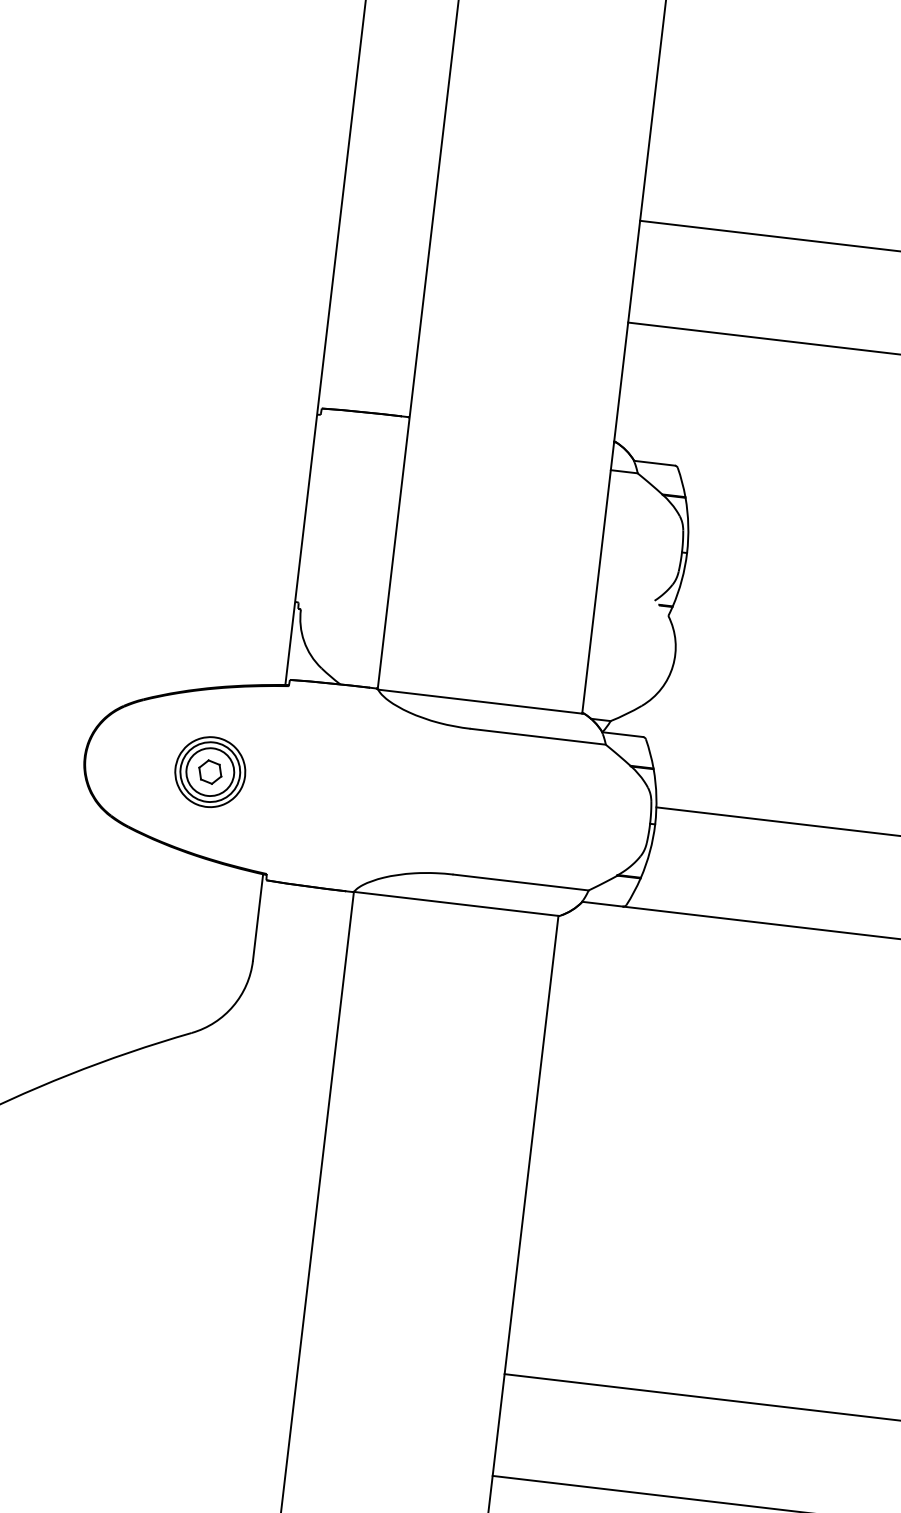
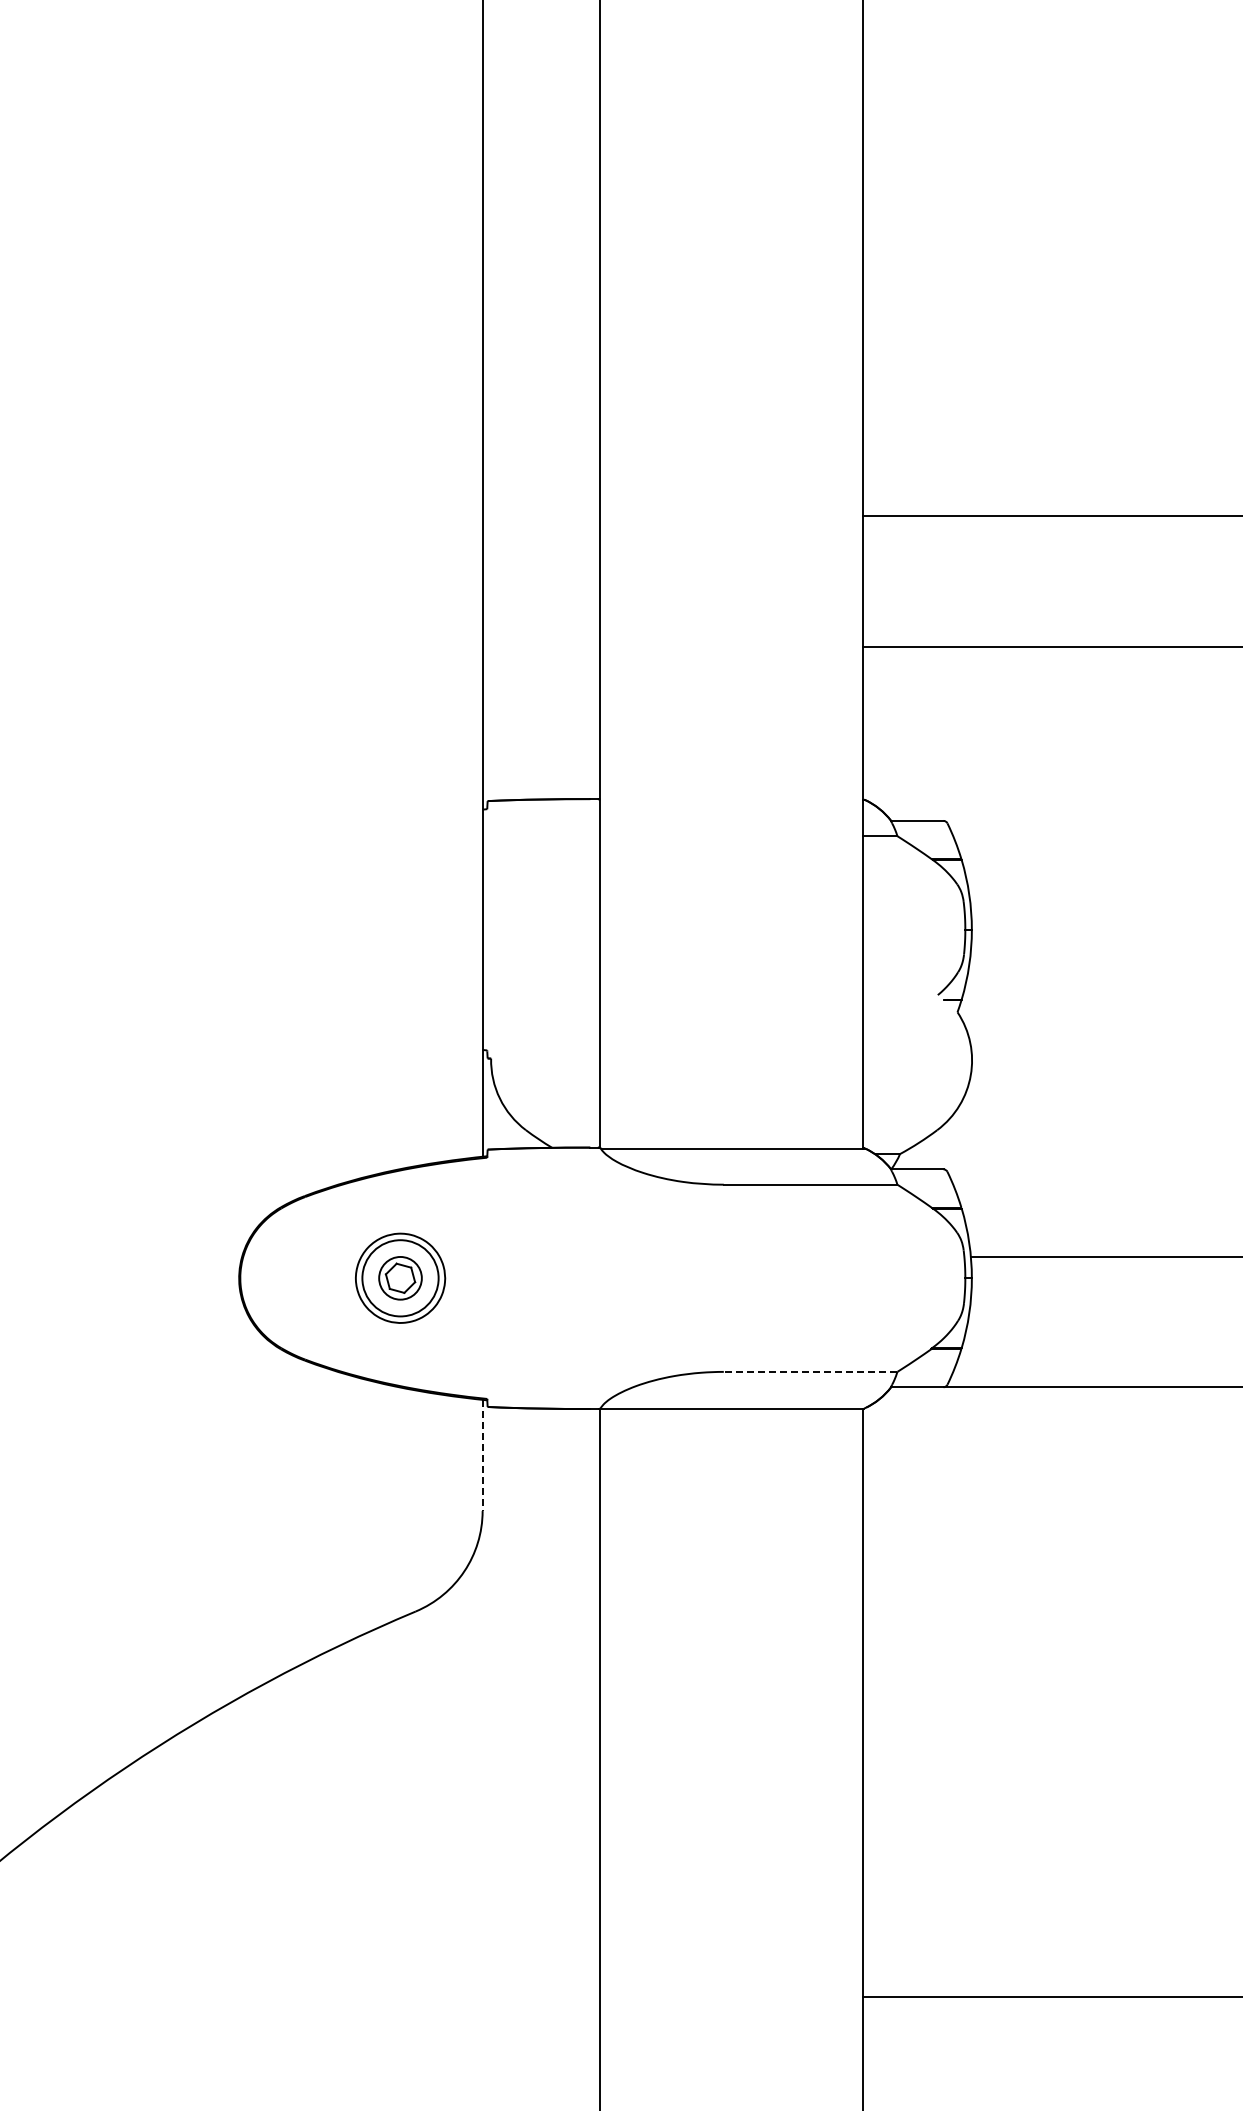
circle: (210, 771) -> (400, 1277), size x0.7
line: (521, 882) -> (810, 1371), solid -> dashed
line: (257, 917) -> (482, 1455), solid -> dashed

